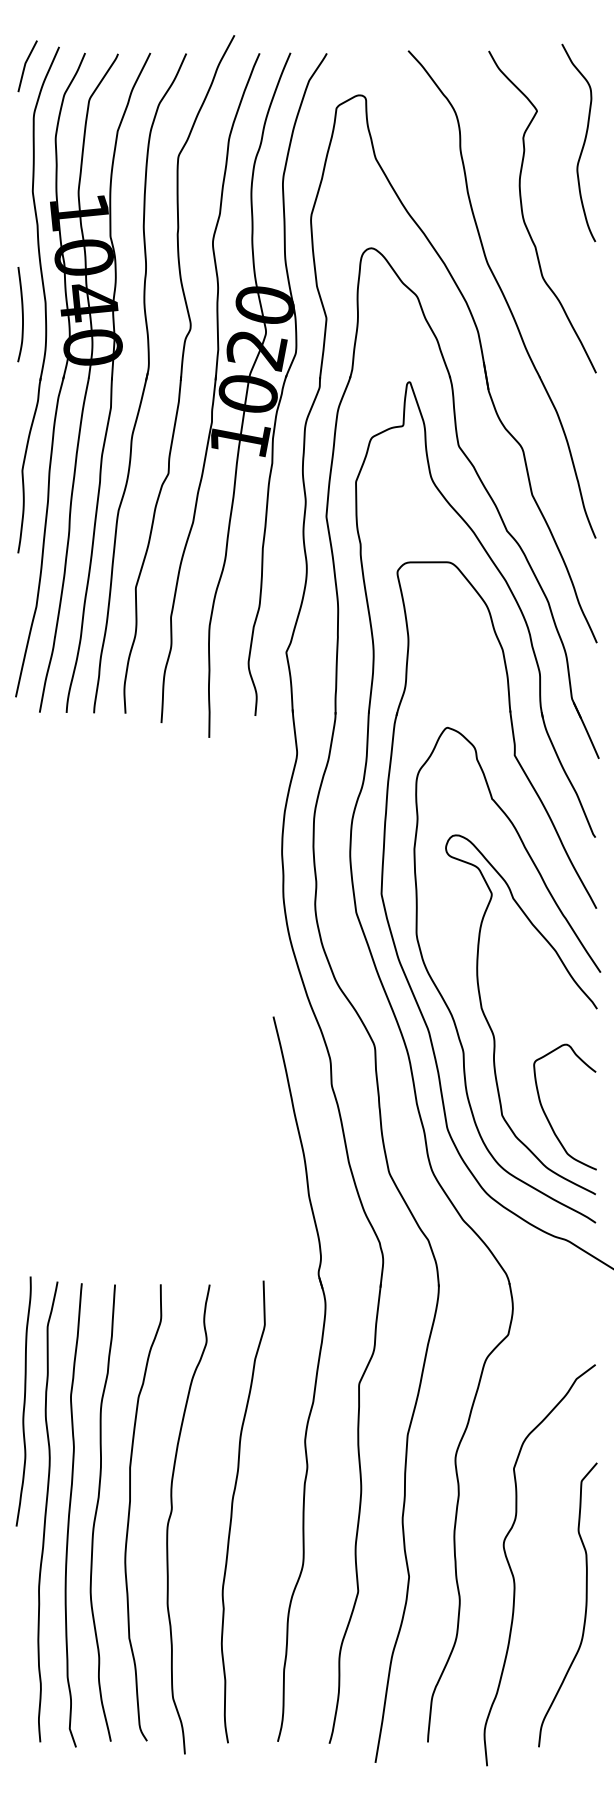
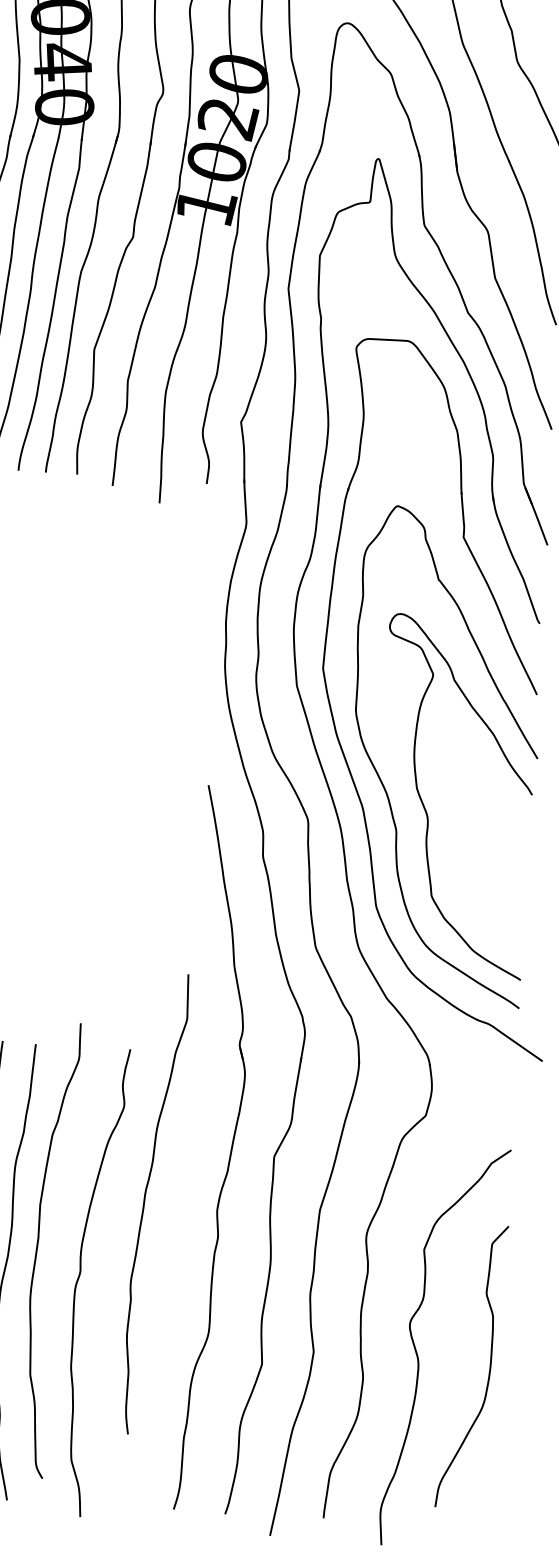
curve: (546, 1114) -> (475, 897), removed
curve: (130, 1511) -> (38, 1248), moved
curve: (232, 1511) -> (144, 1203), moved
curve: (585, 1604) -> (489, 1367), moved

